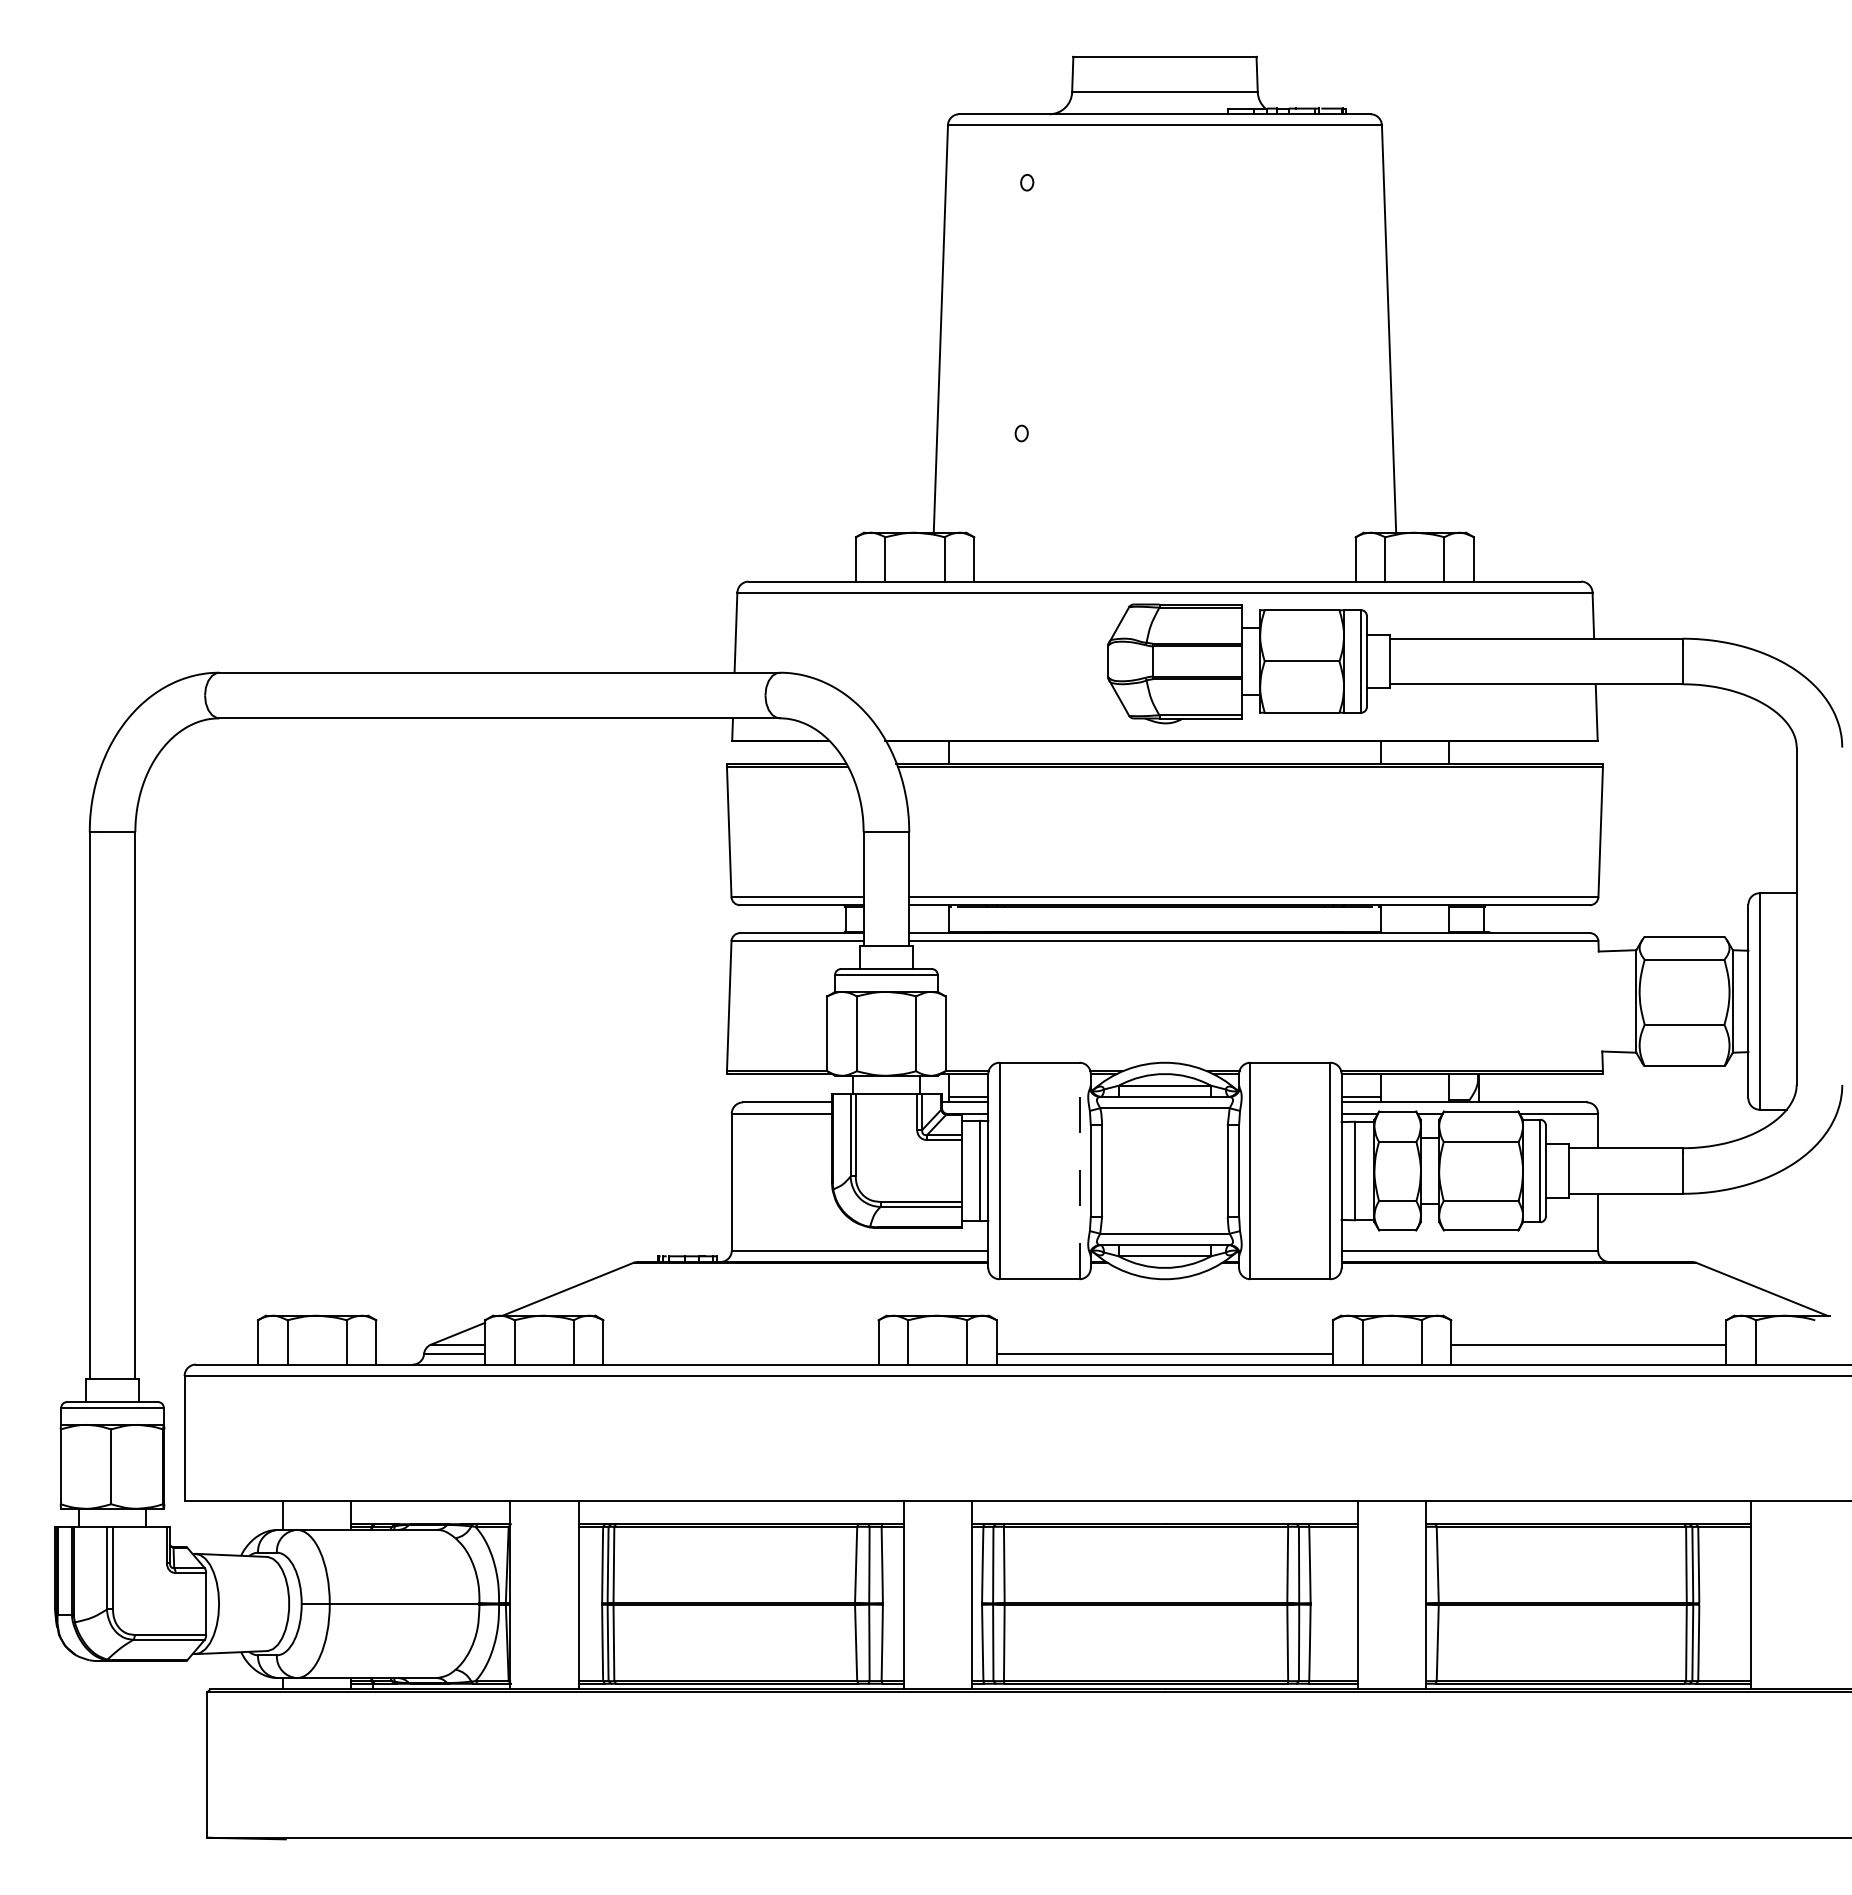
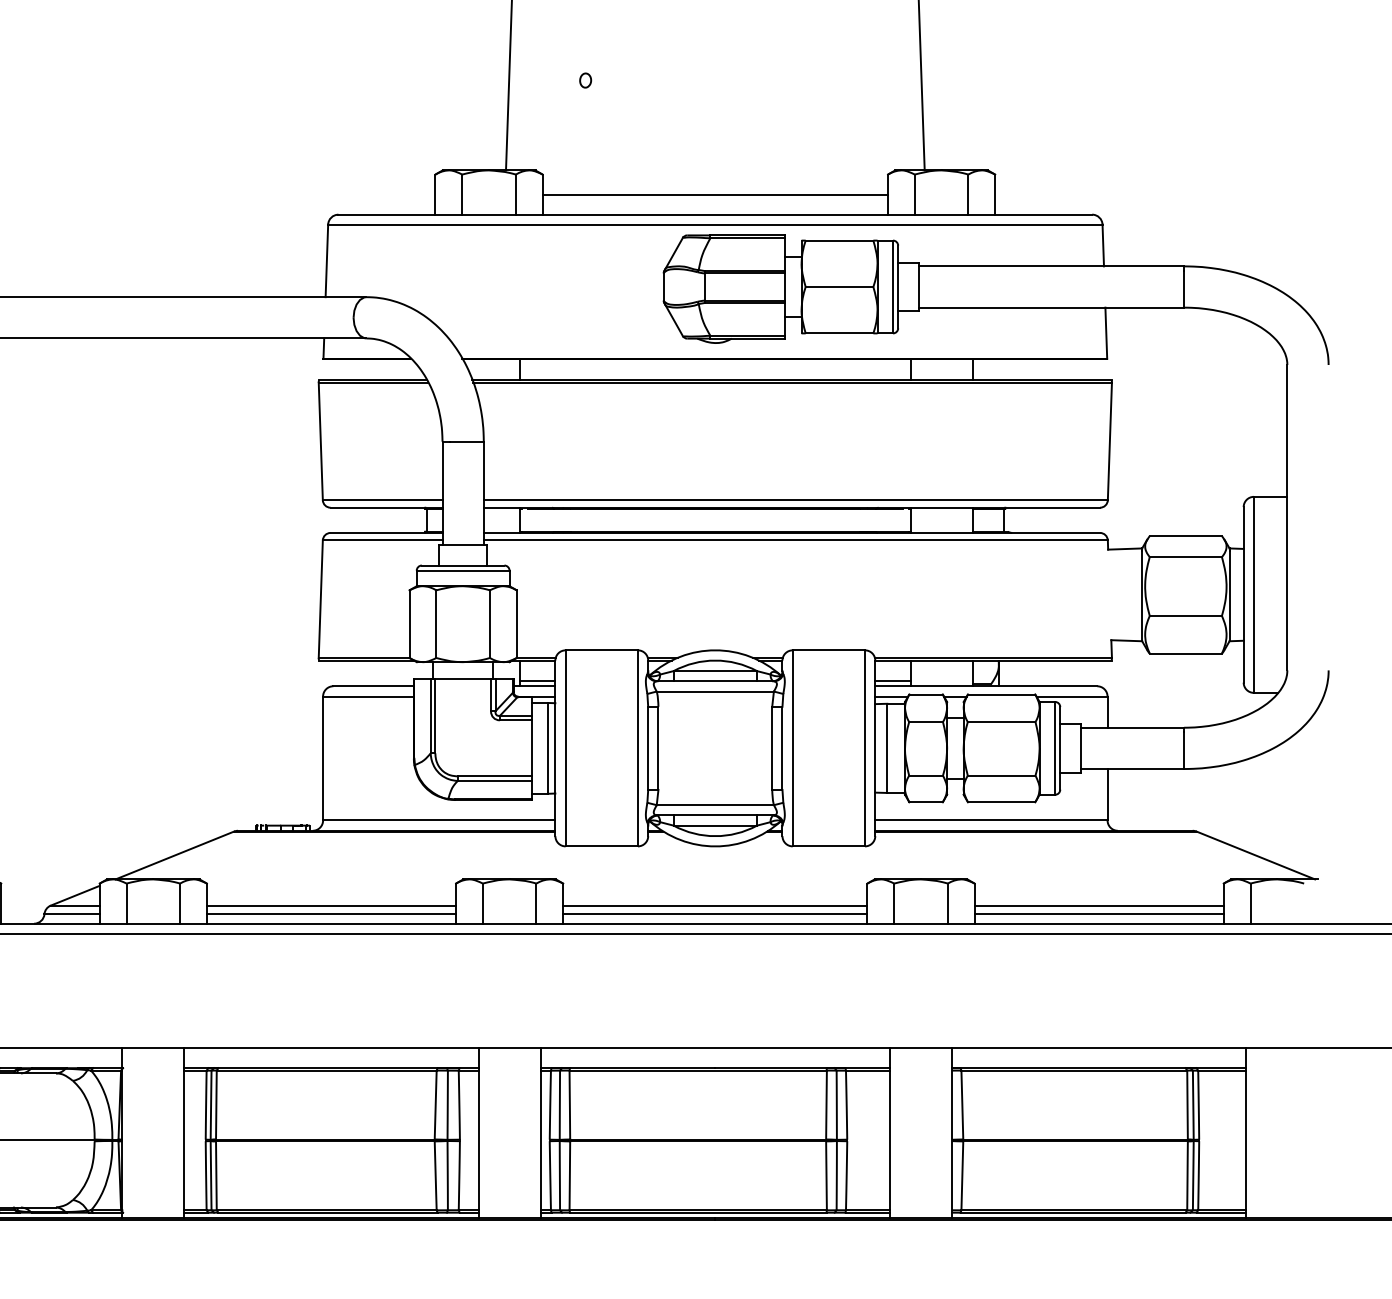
line: (1164, 559) -> (714, 194), added
line: (1079, 1170) -> (637, 747), dashed -> solid
line: (740, 1344) -> (330, 905), added
line: (1164, 1344) -> (714, 905), added
line: (740, 1354) -> (330, 914), added
line: (1588, 1354) -> (1098, 914), added

